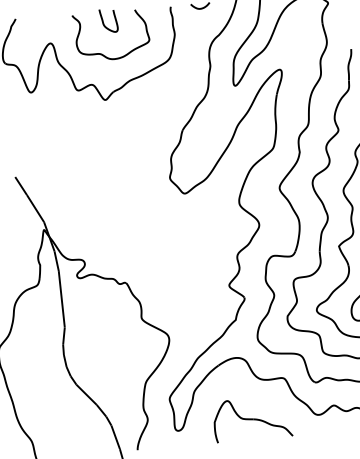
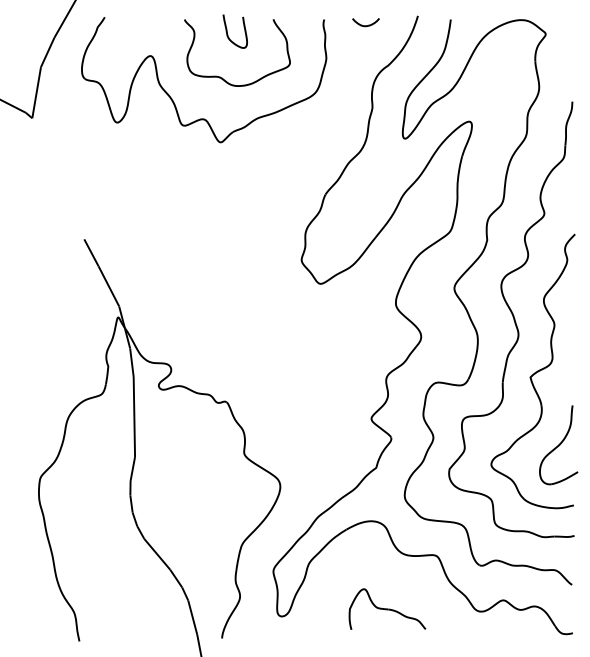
part: (252, 418) -> (387, 608), size x0.7

